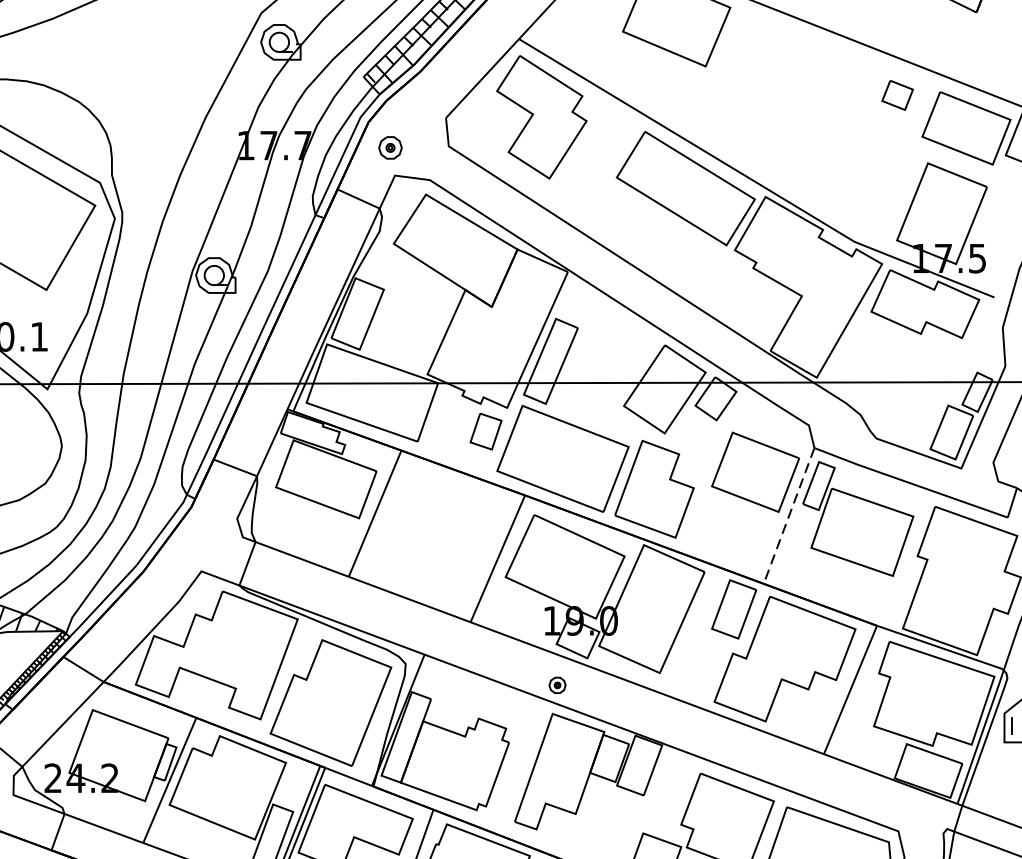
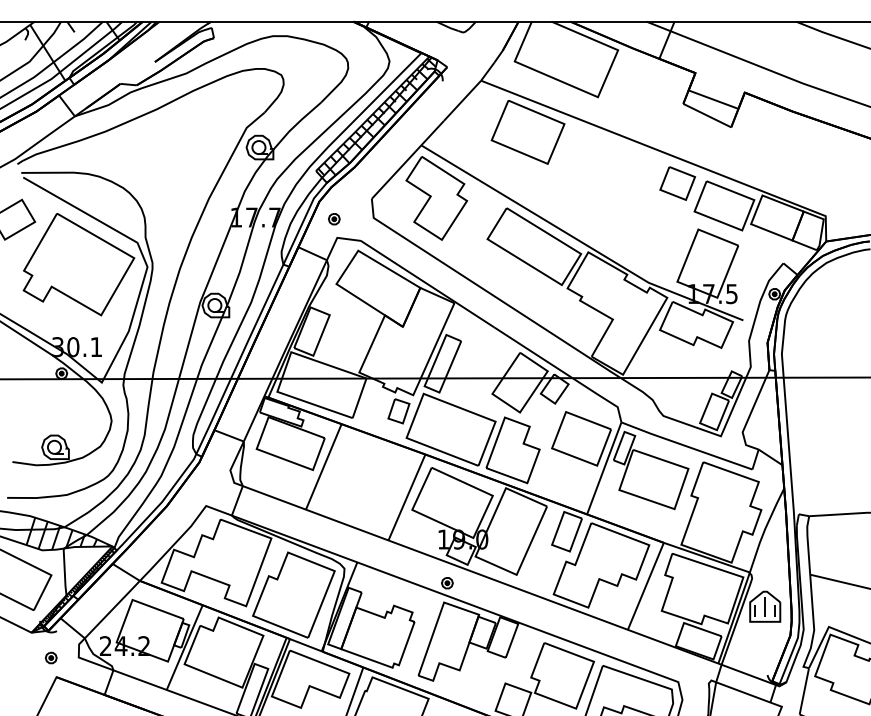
part: (897, 95) -> (677, 183), size x1.67
part: (390, 148) -> (334, 219), size x0.71
line: (789, 516) -> (604, 468), dashed -> solid

